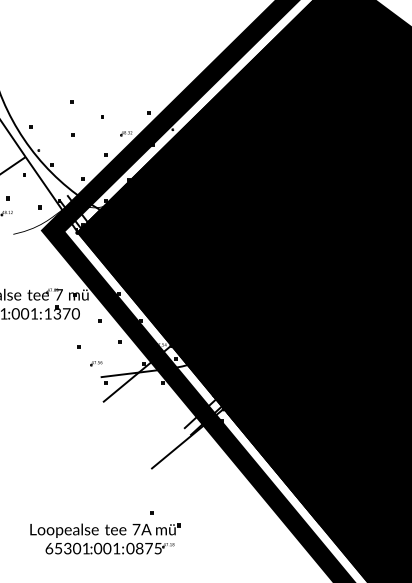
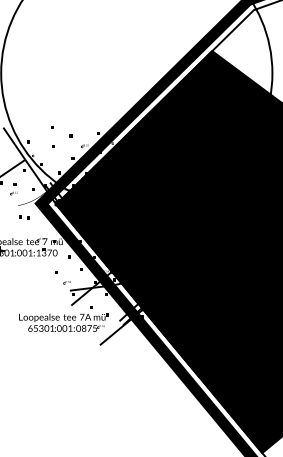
part: (24, 254) -> (24, 217), added
part: (105, 531) -> (63, 318), moved

